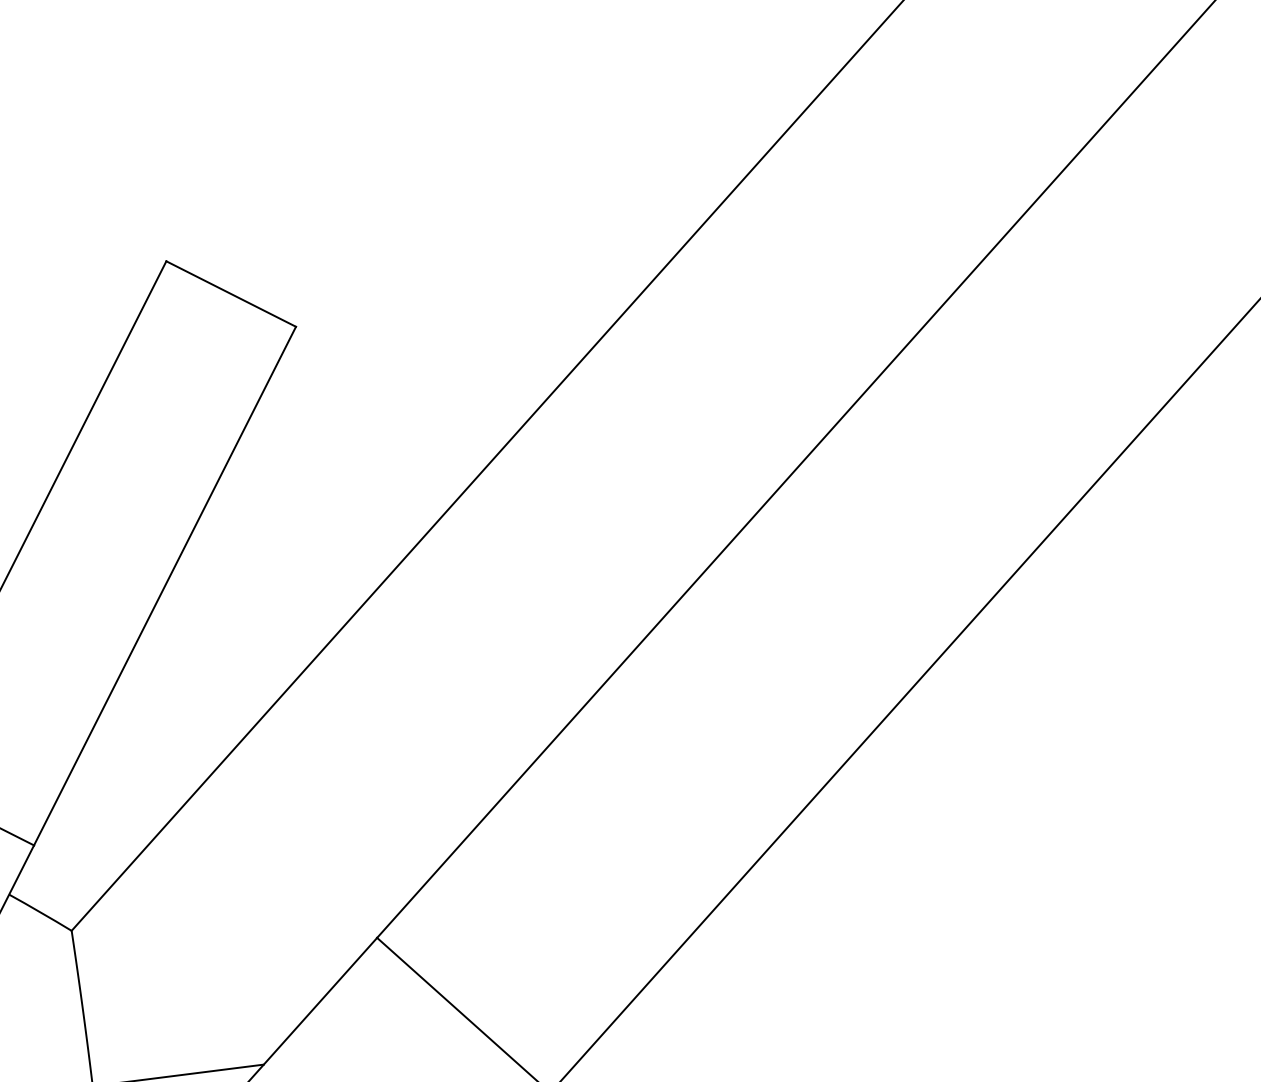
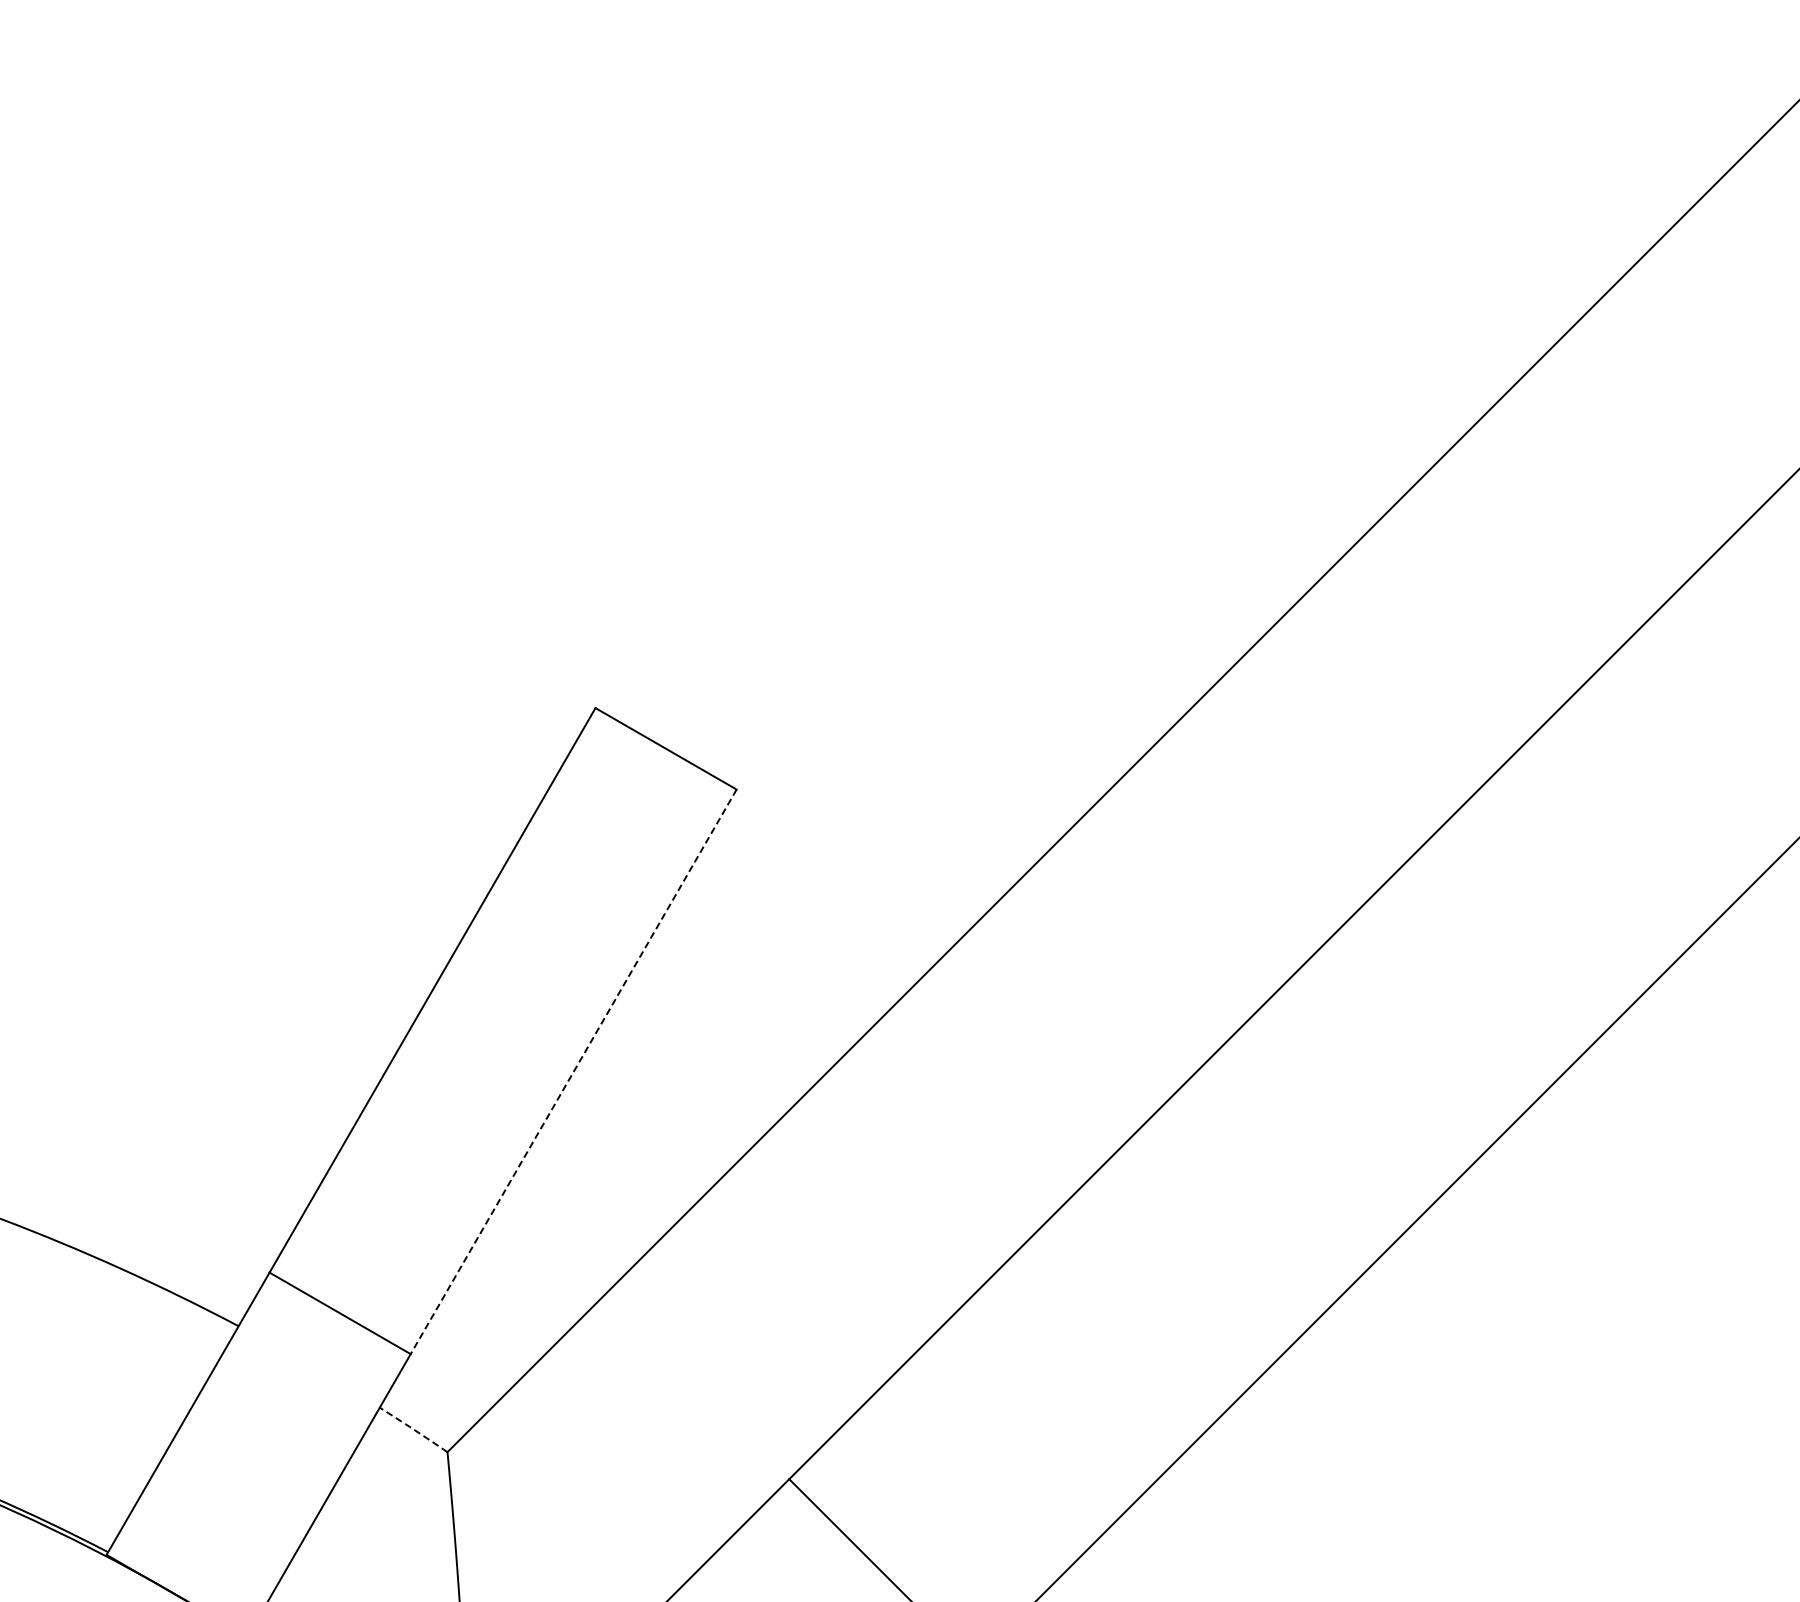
line: (164, 585) -> (573, 1071), solid -> dashed
arc: (40, 912) -> (413, 1429), solid -> dashed

